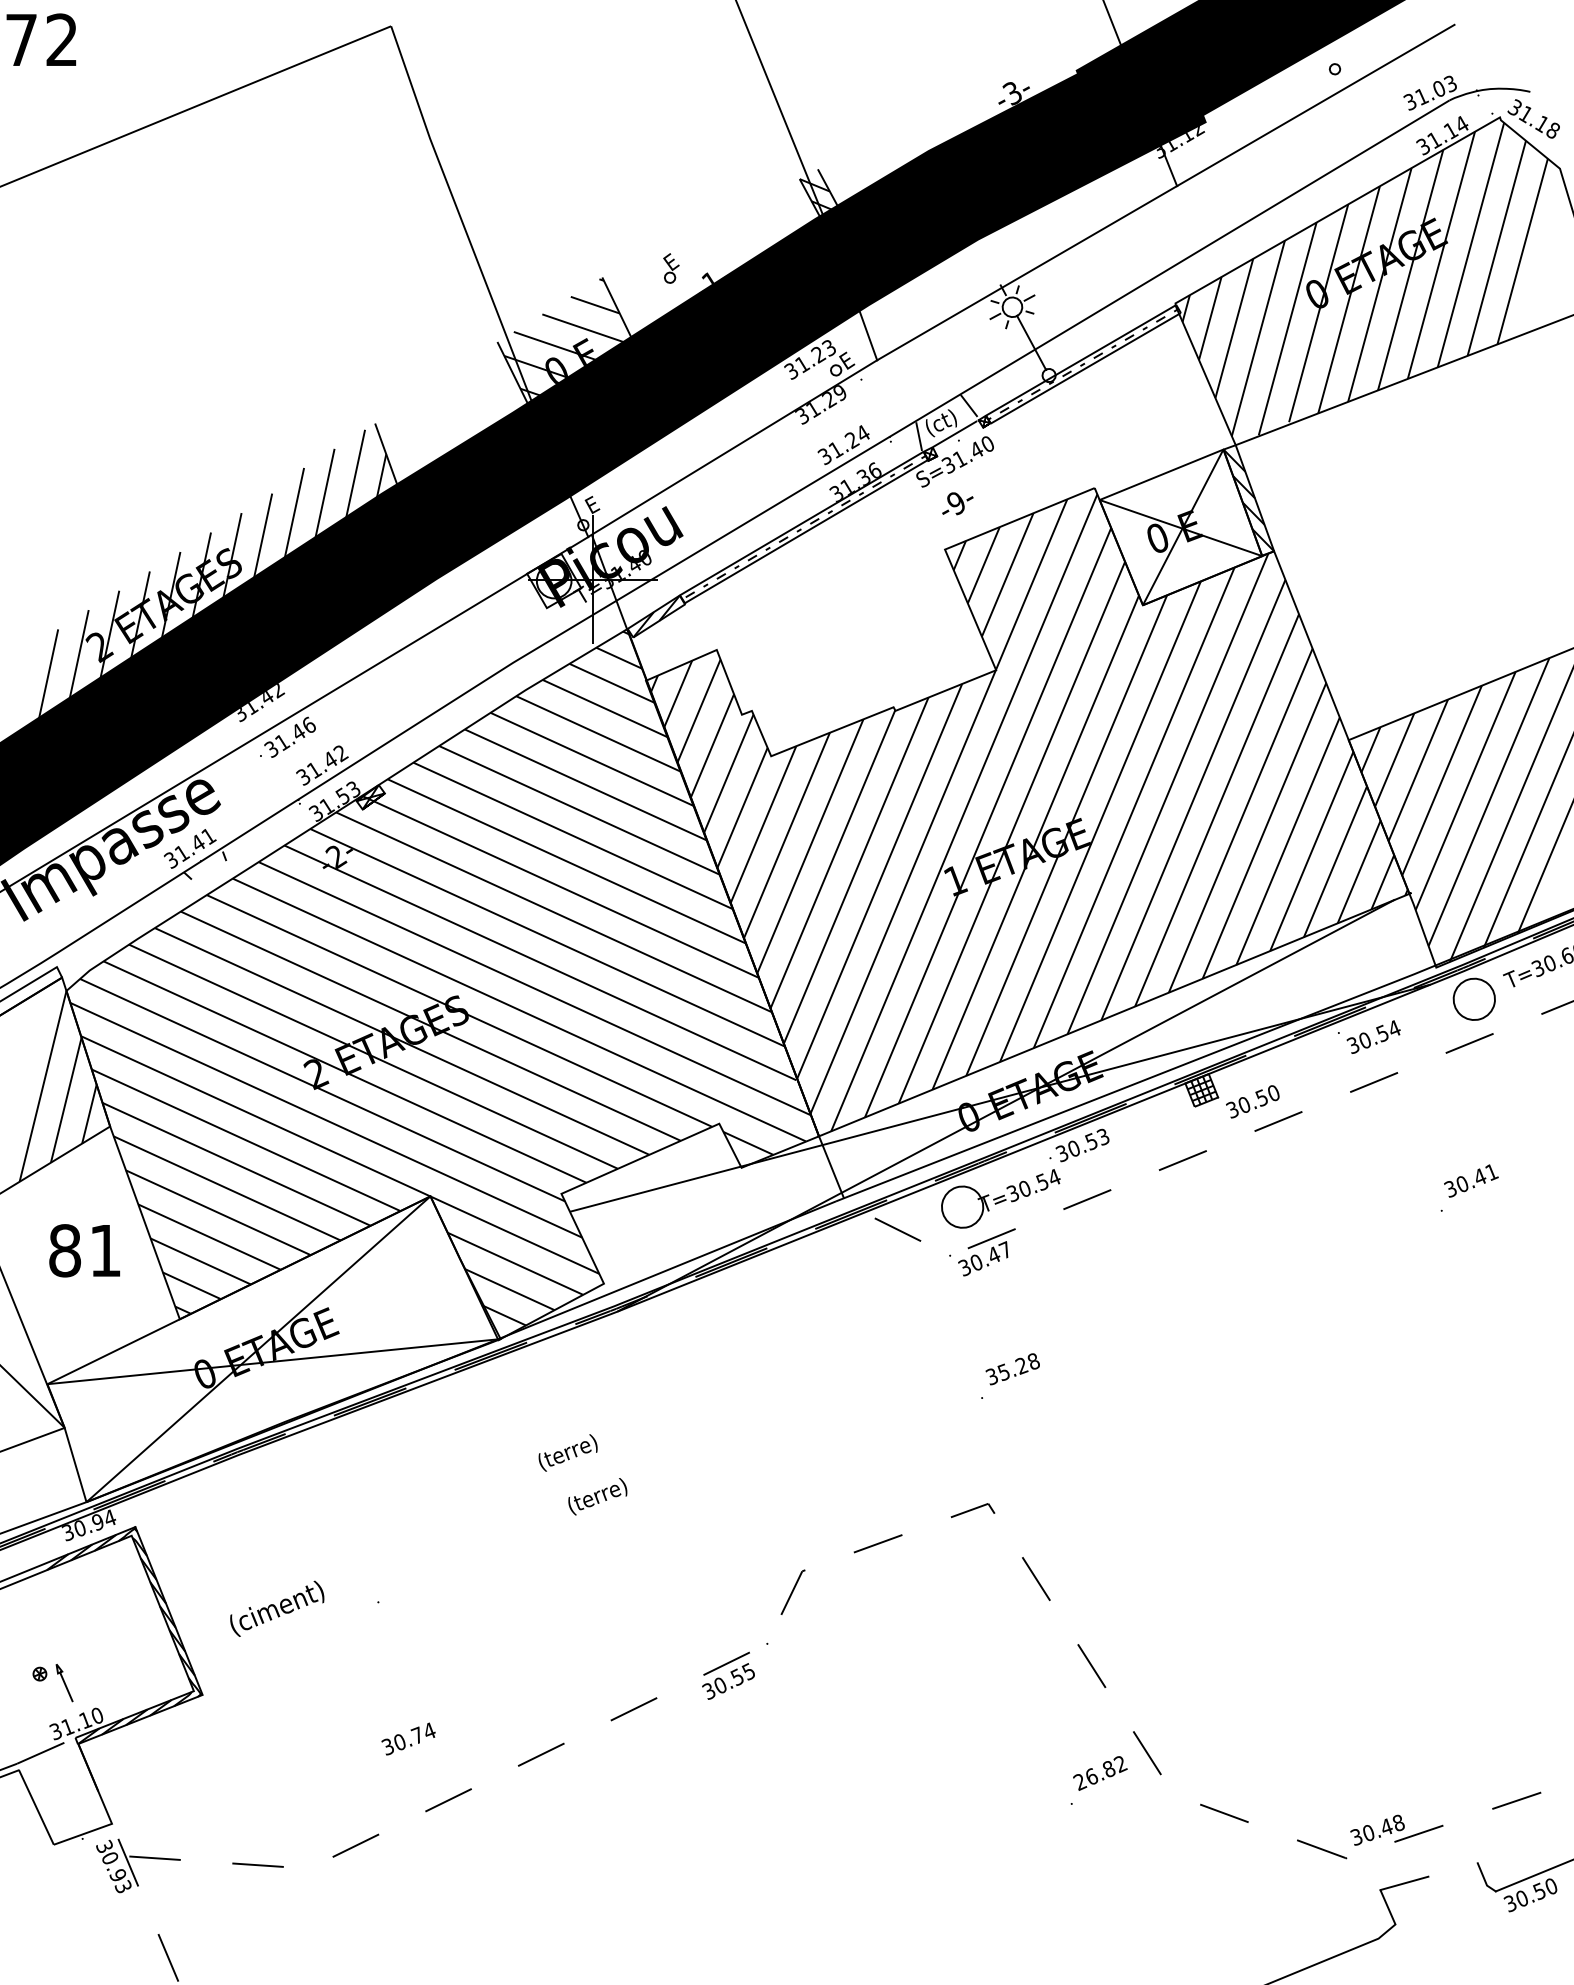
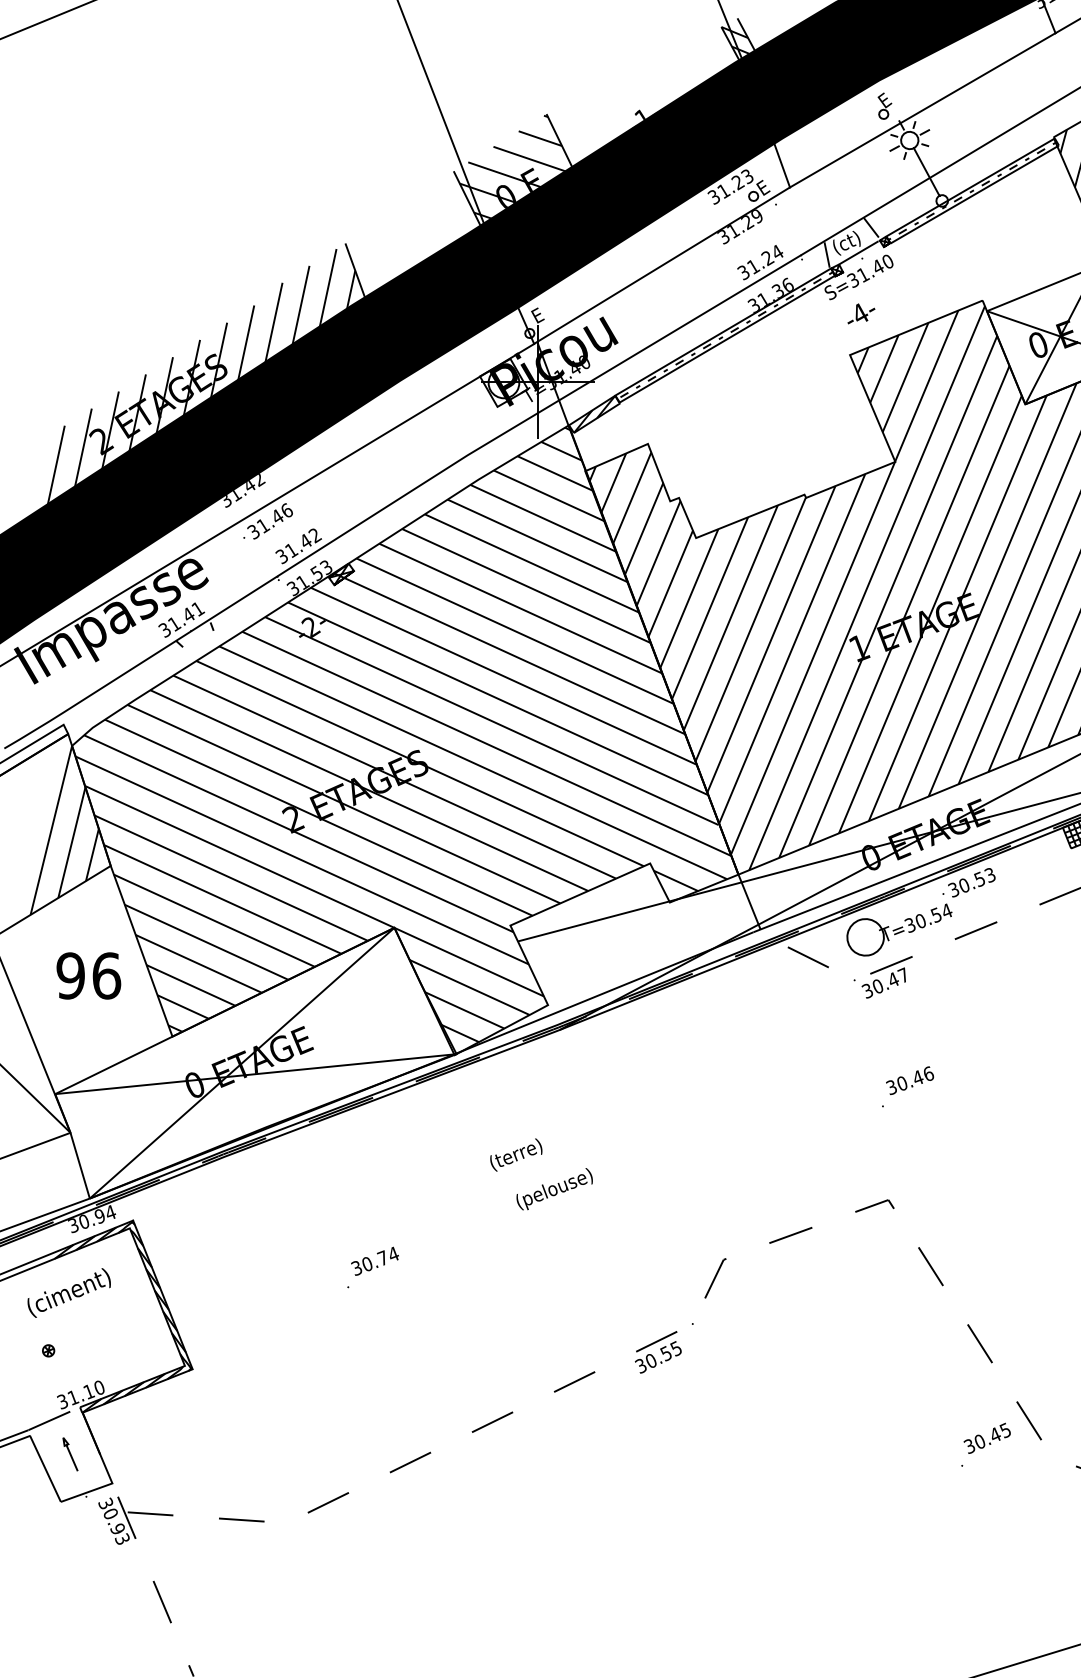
part: (671, 268) -> (885, 106), moved
text: (956, 503) -> (860, 314), -9- -> -4-
text: (85, 1250) -> (88, 975), 81 -> 96
text: (1018, 1366) -> (915, 1078), 35.28 -> 30.46
text: (614, 1491) -> (557, 1189), (terre) -> (pelouse)
text: (277, 1608) -> (69, 1292), moved
part: (64, 1683) -> (70, 1454), moved
text: (408, 1738) -> (374, 1260), moved
text: (1100, 1772) -> (987, 1437), 26.82 -> 30.45

